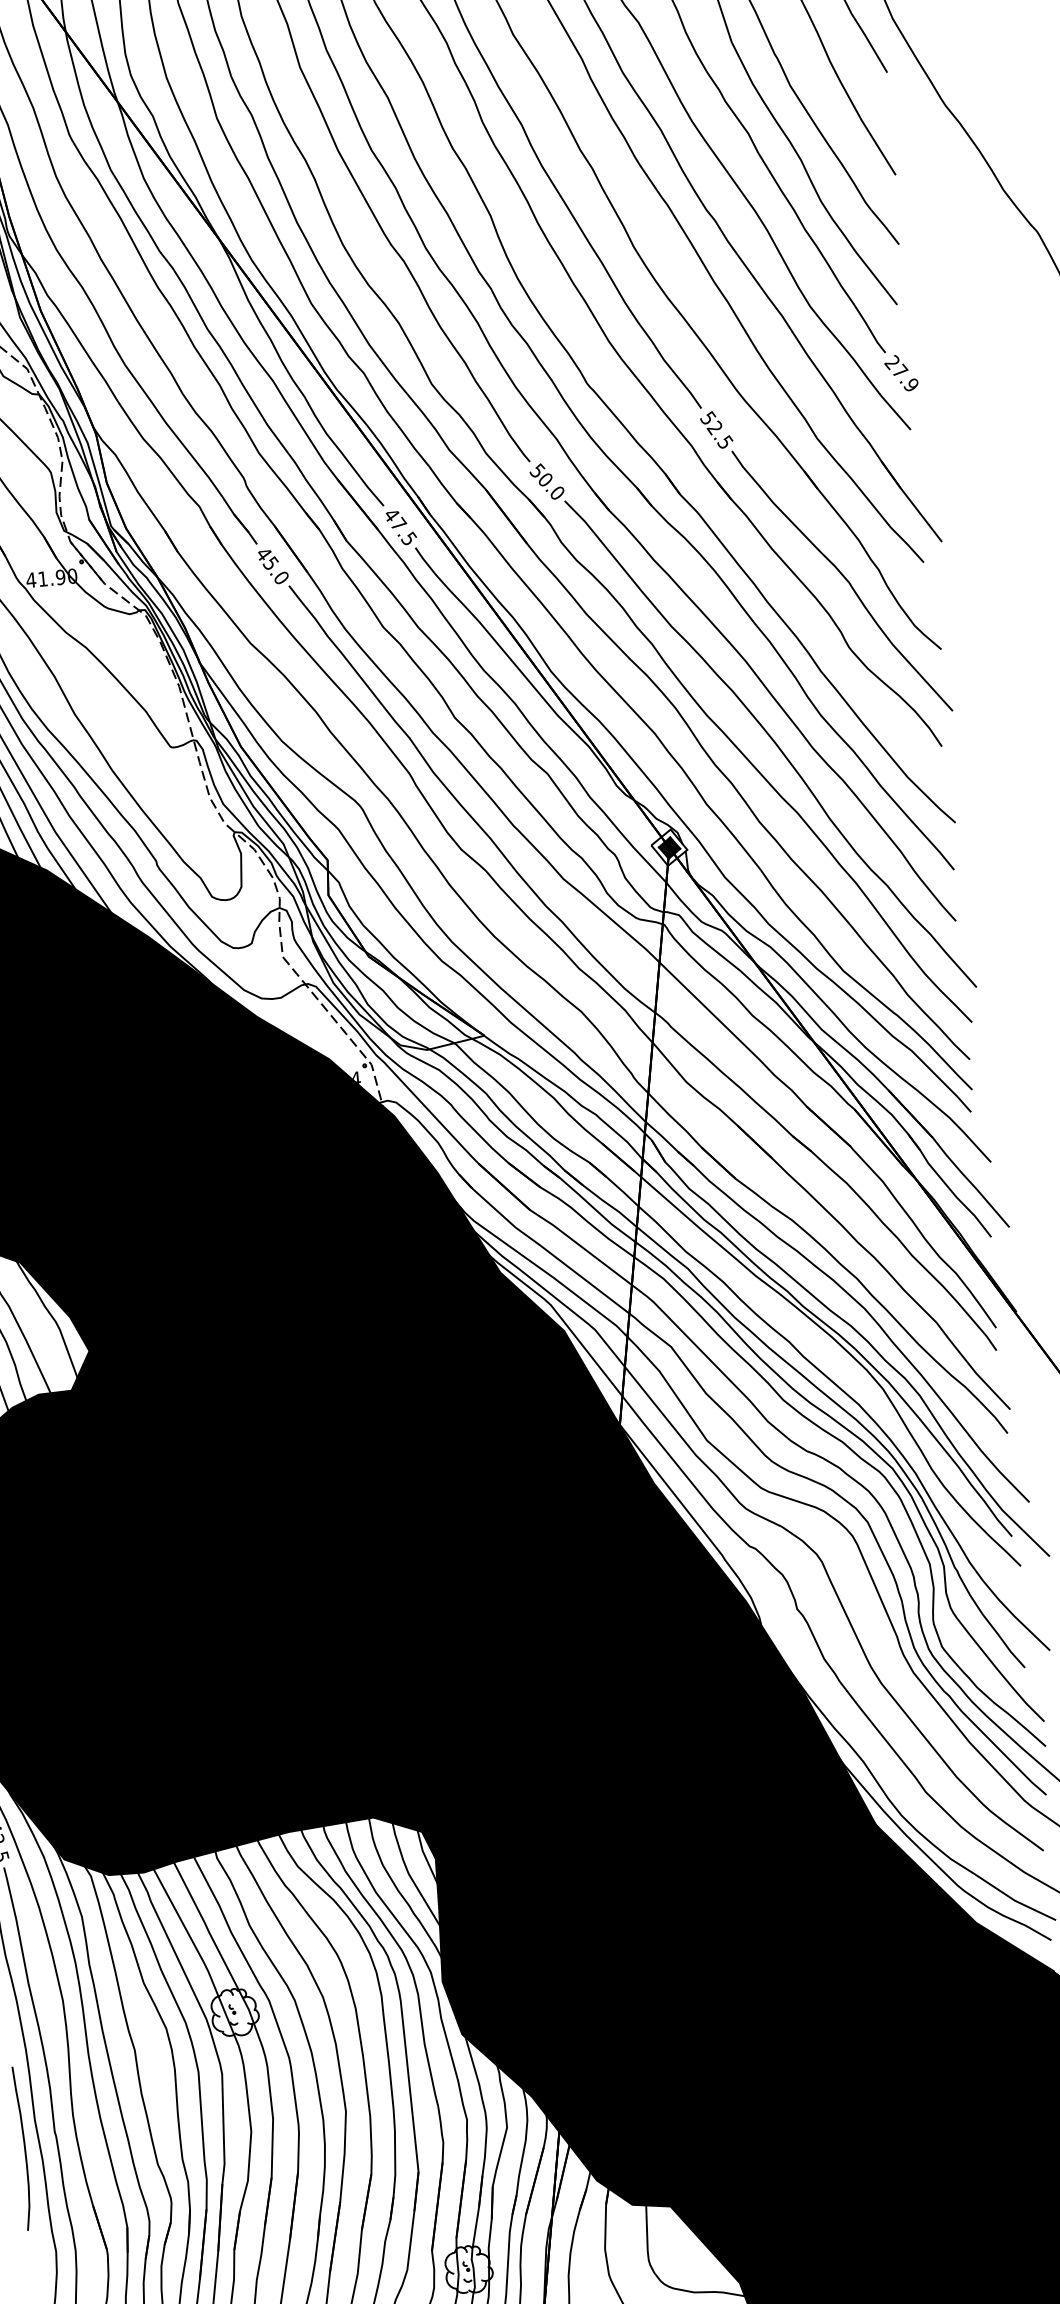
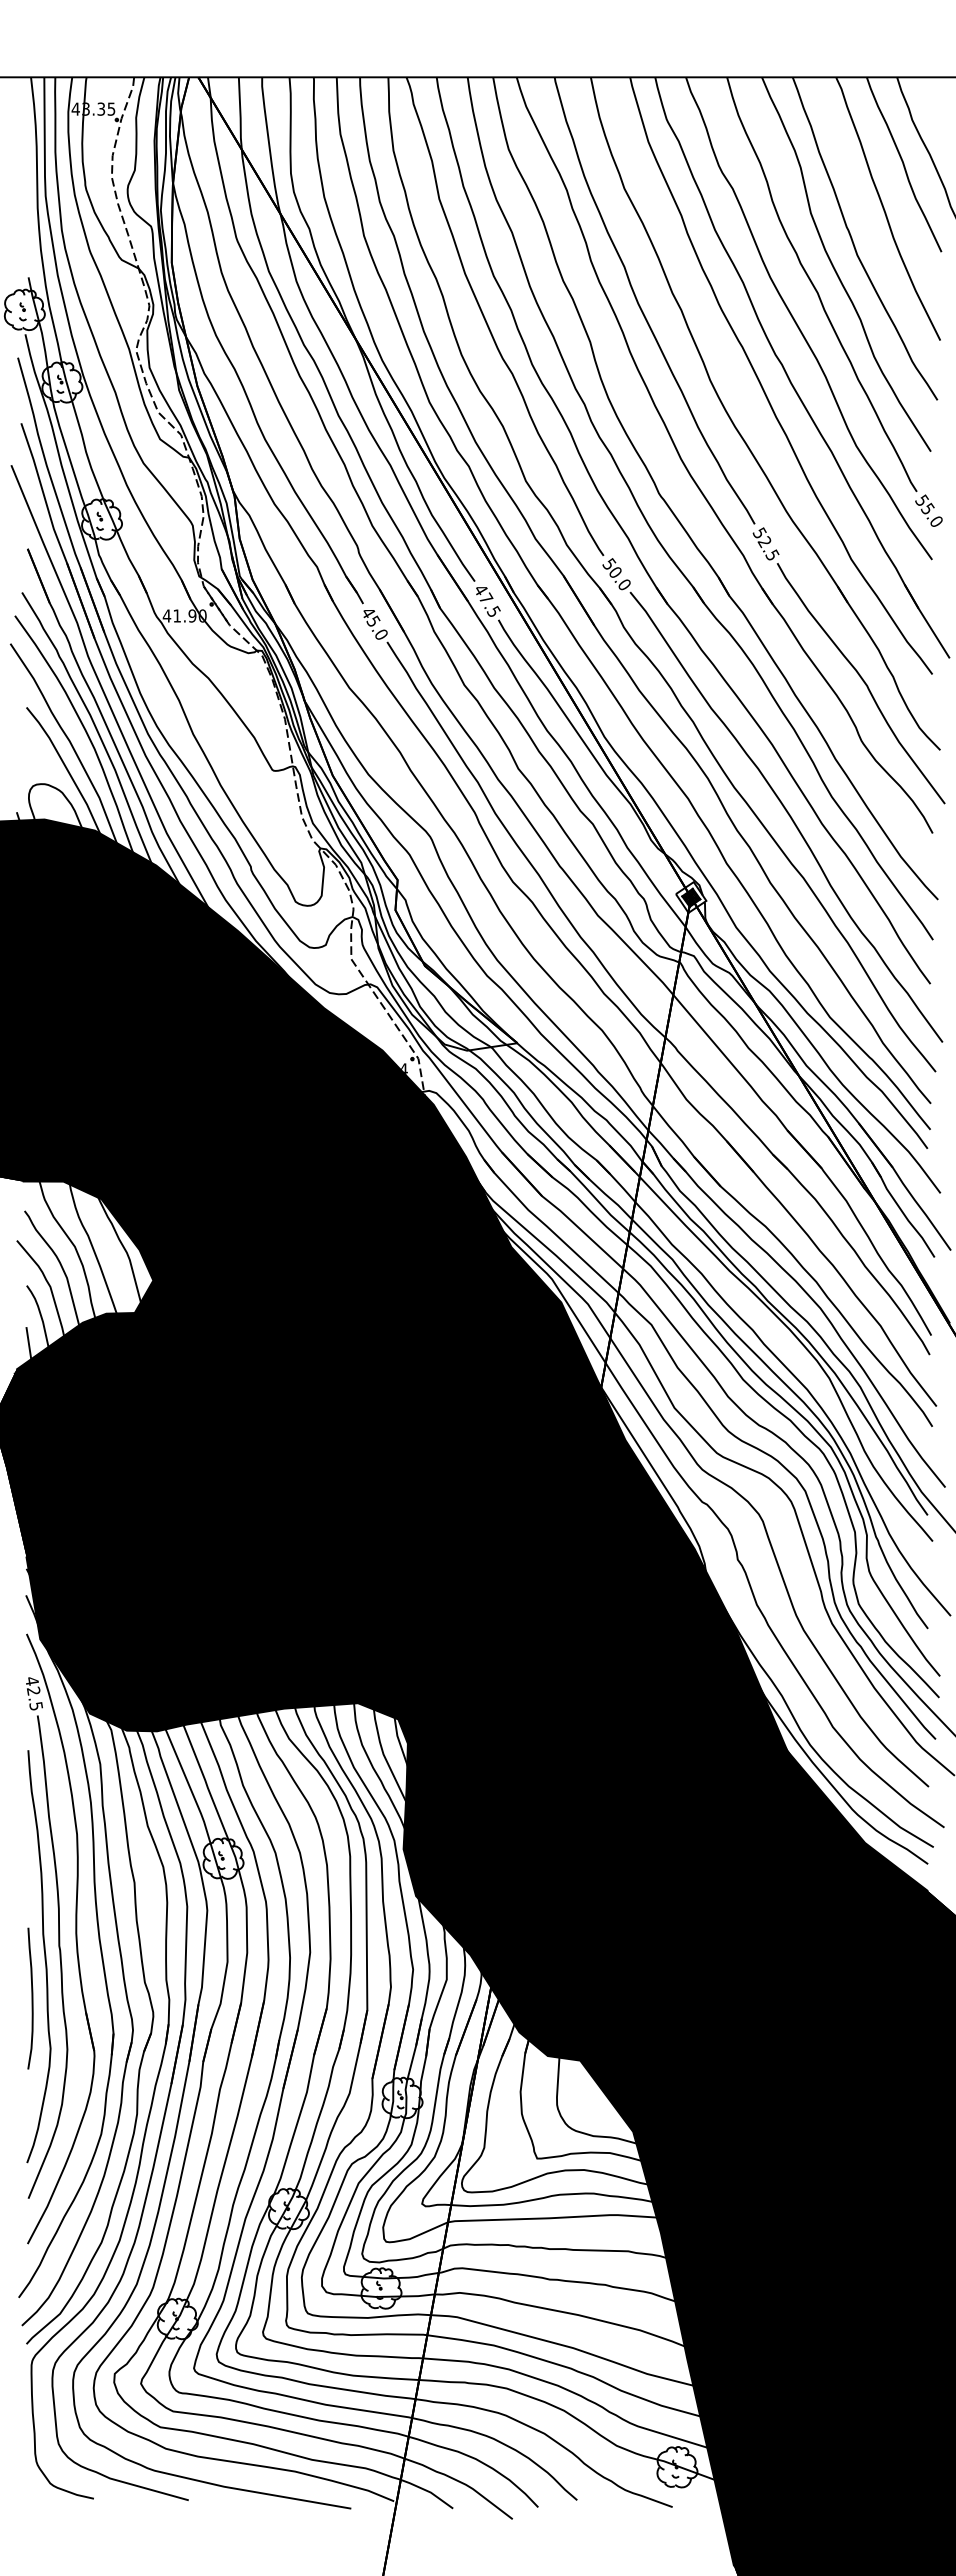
text: (899, 373) -> (927, 510), 27.9 -> 55.0
curve: (23, 2148) -> (31, 1998), moved

